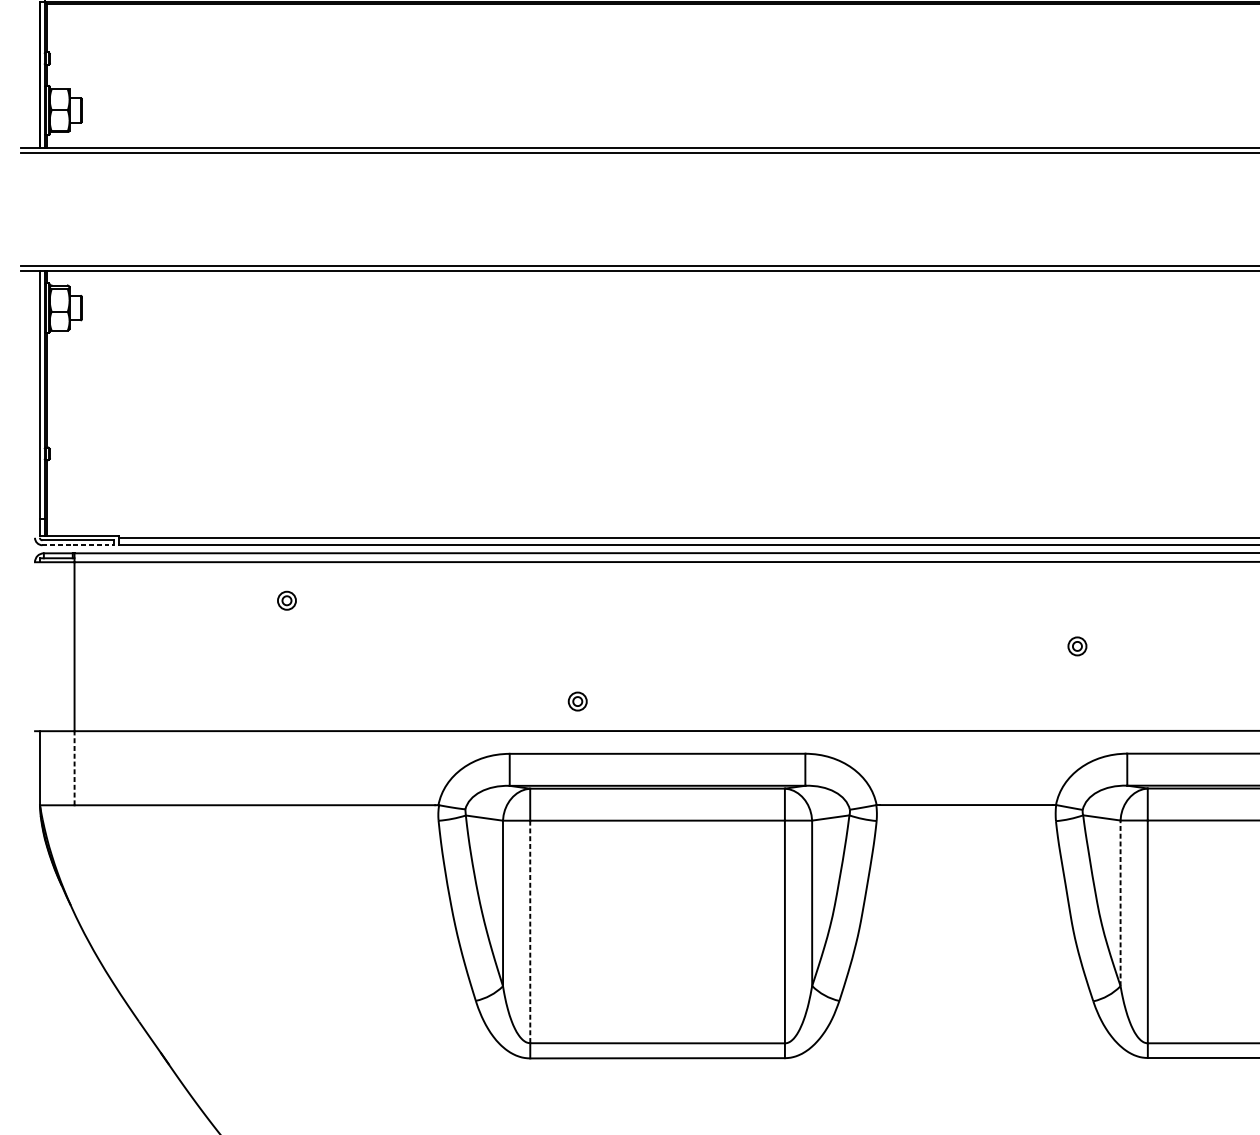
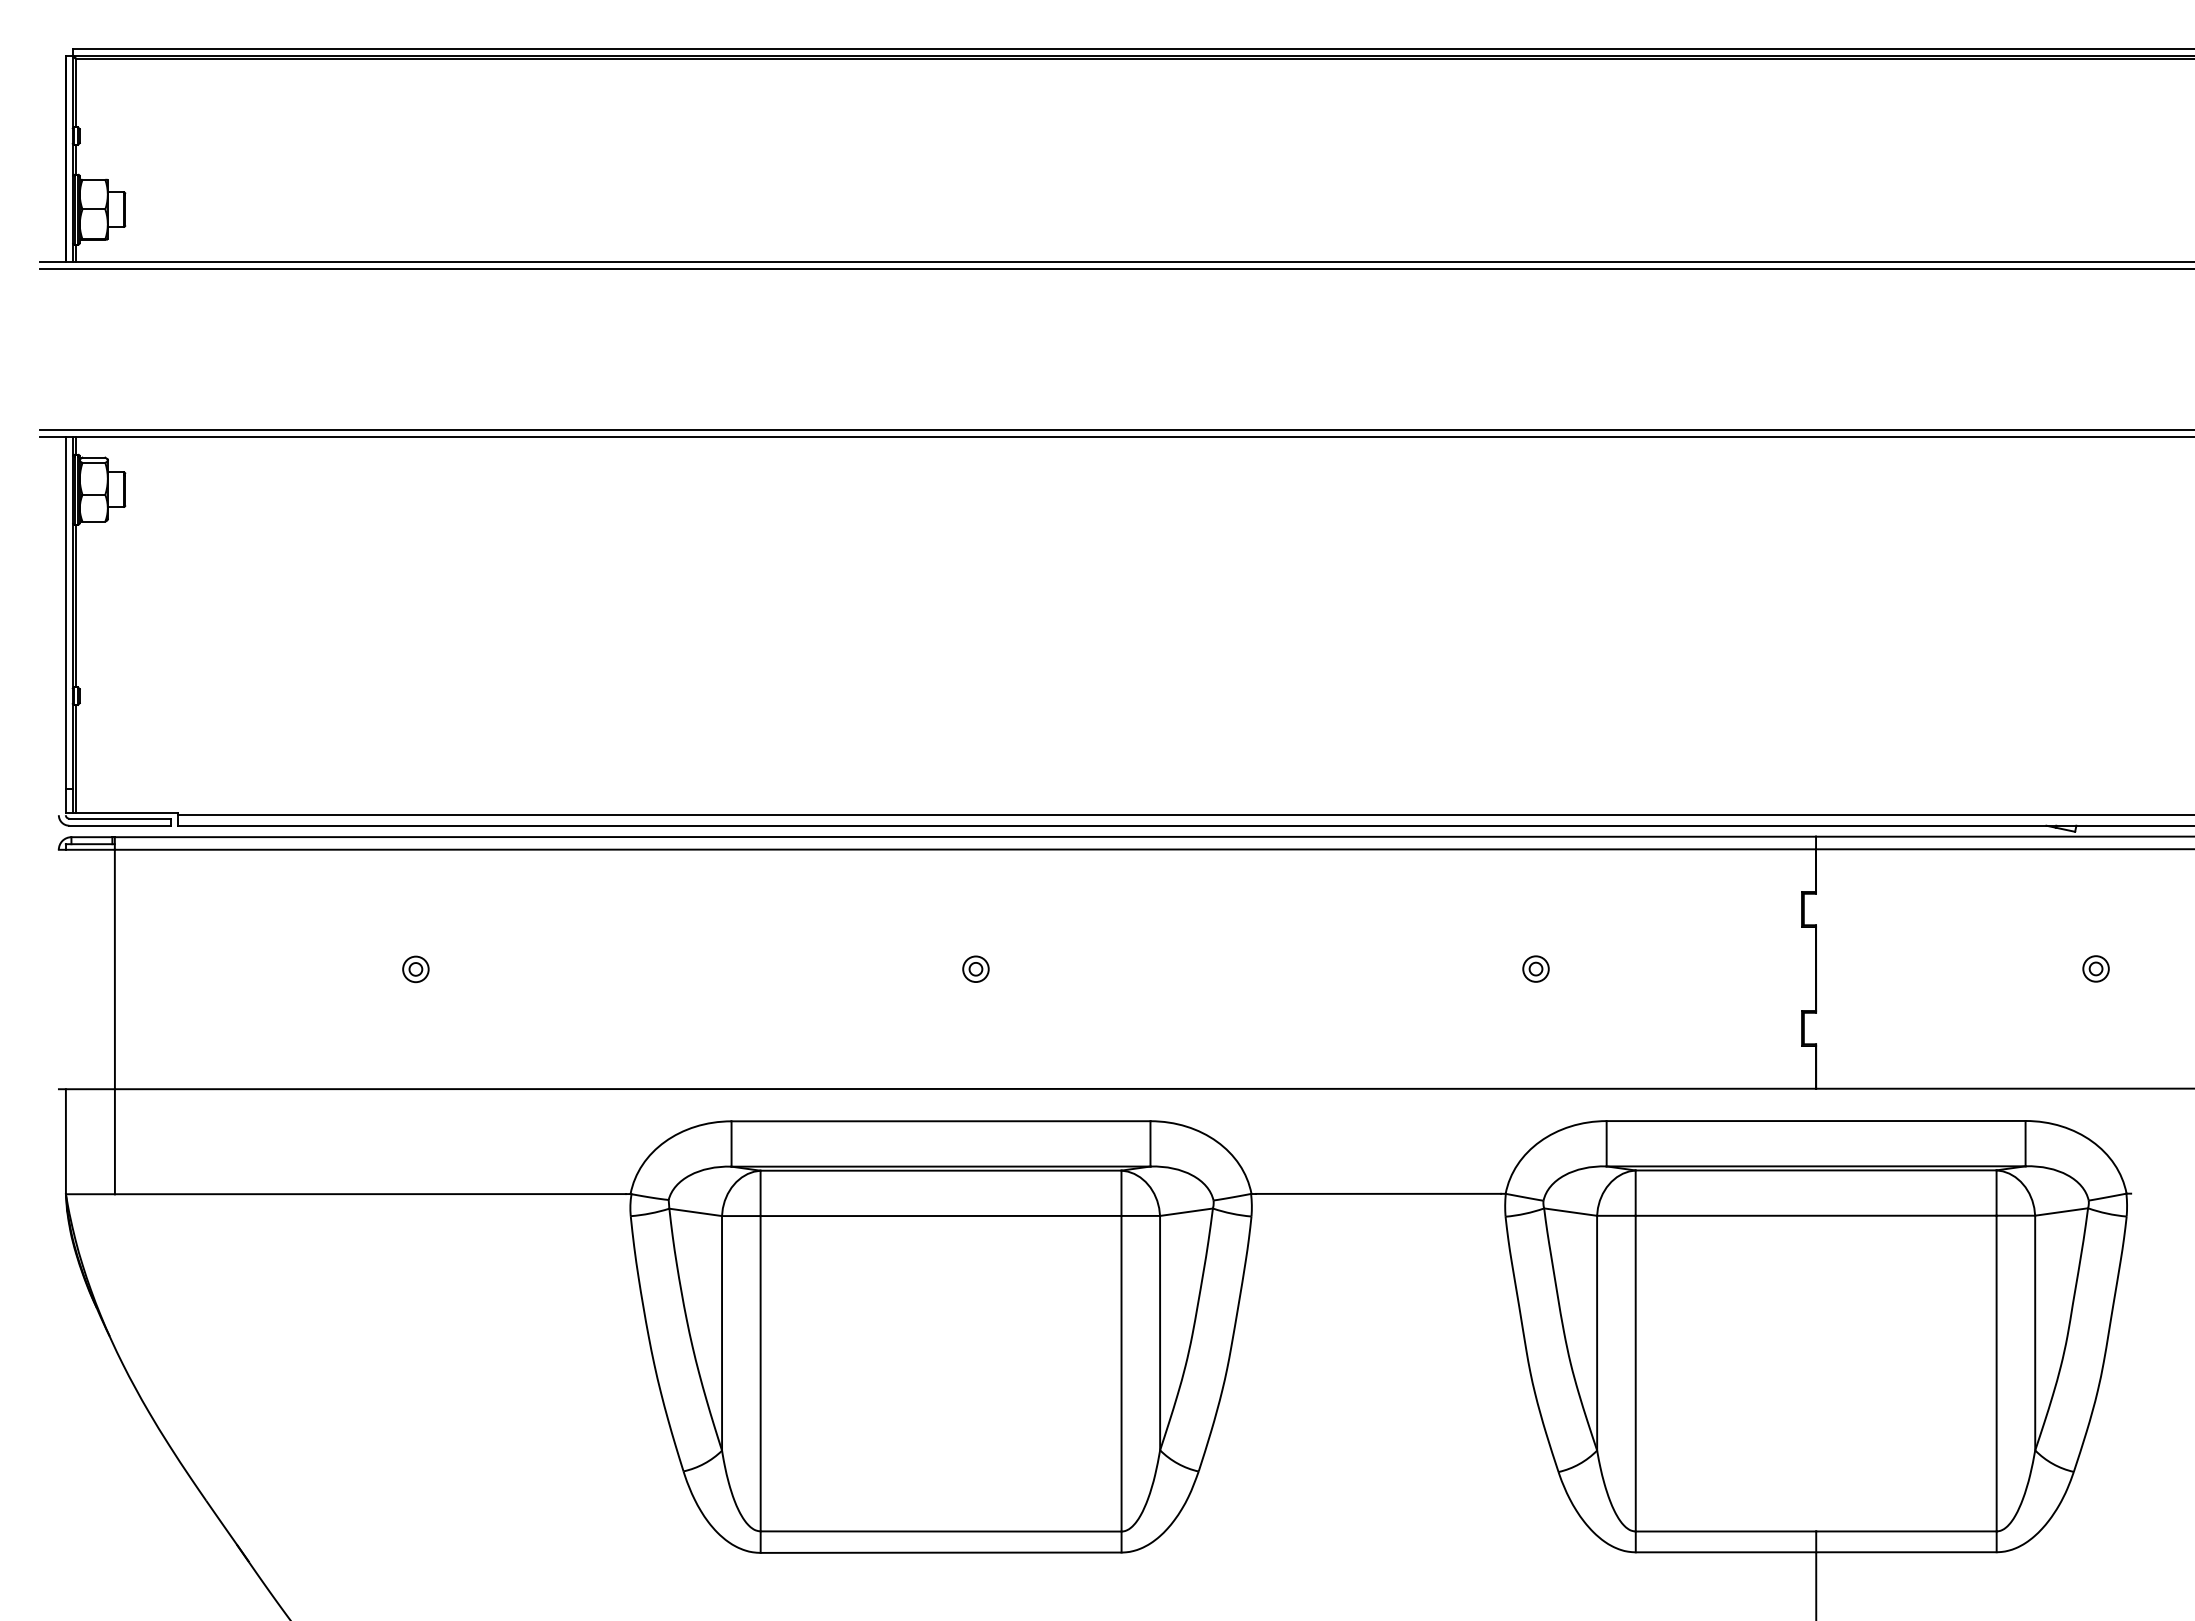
line: (78, 545) -> (120, 825), dashed -> solid
part: (286, 600) -> (415, 969), moved
part: (577, 701) -> (975, 968), moved
line: (74, 768) -> (114, 1141), dashed -> solid
line: (1120, 902) -> (1597, 1332), dashed -> solid
line: (530, 931) -> (760, 1373), dashed -> solid

